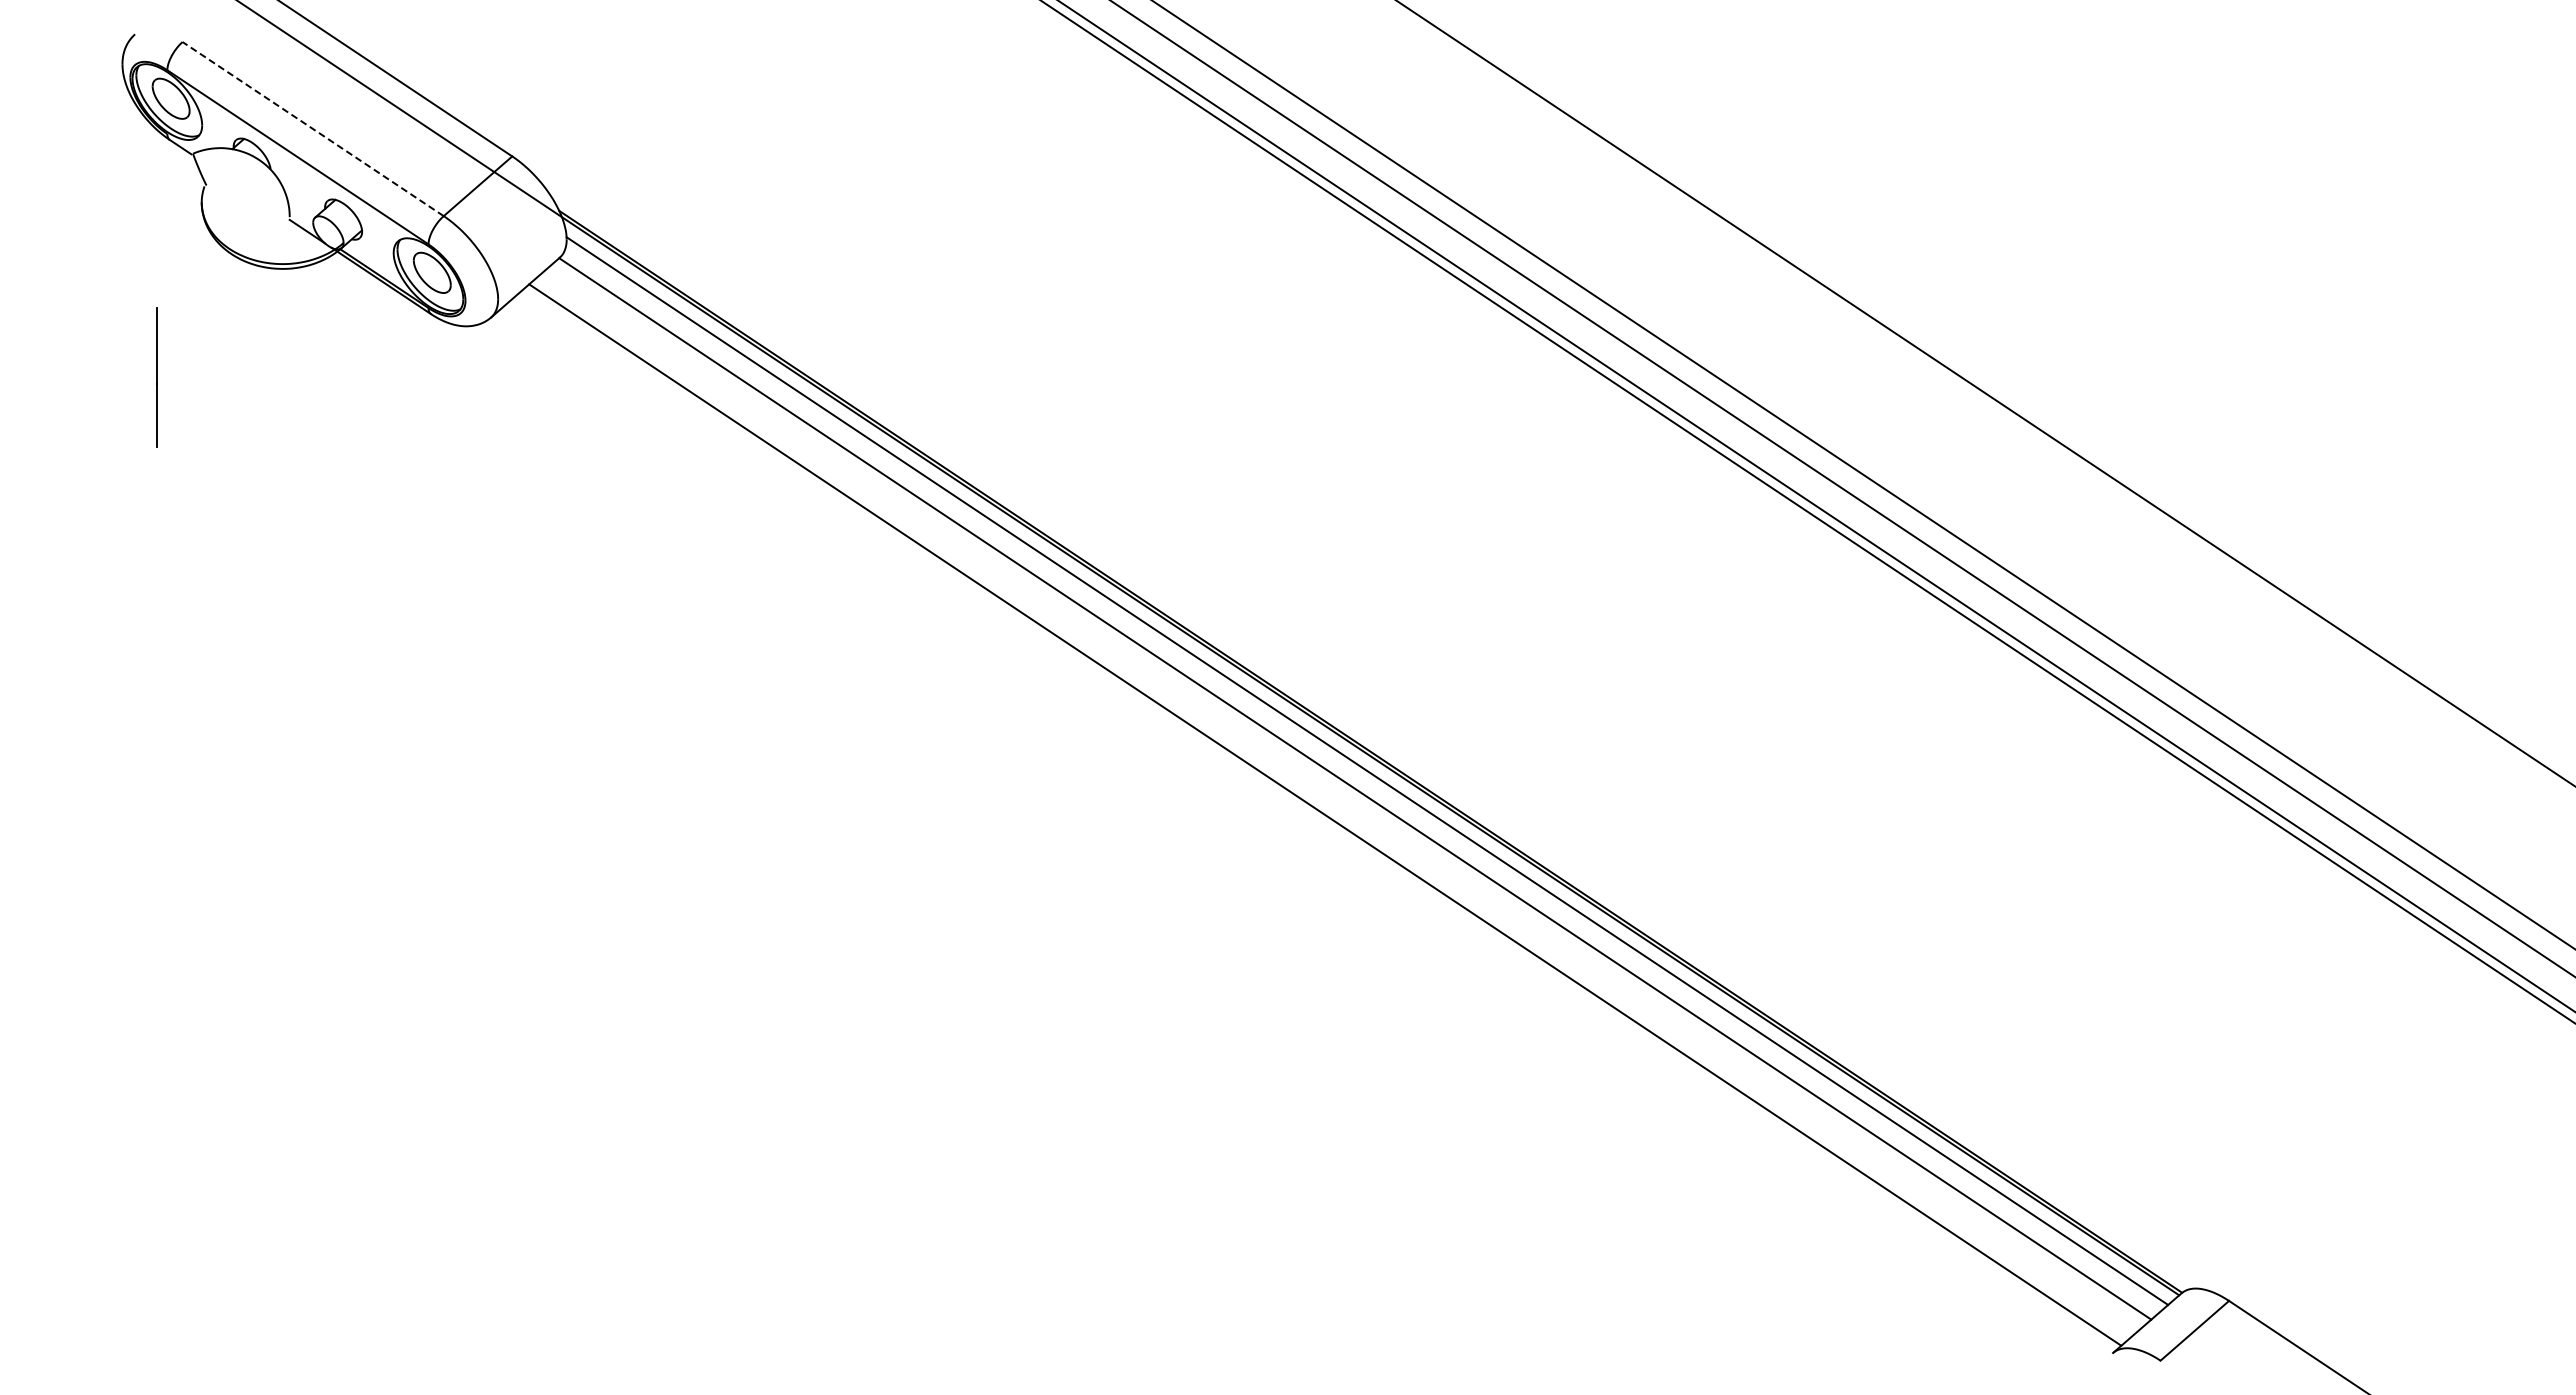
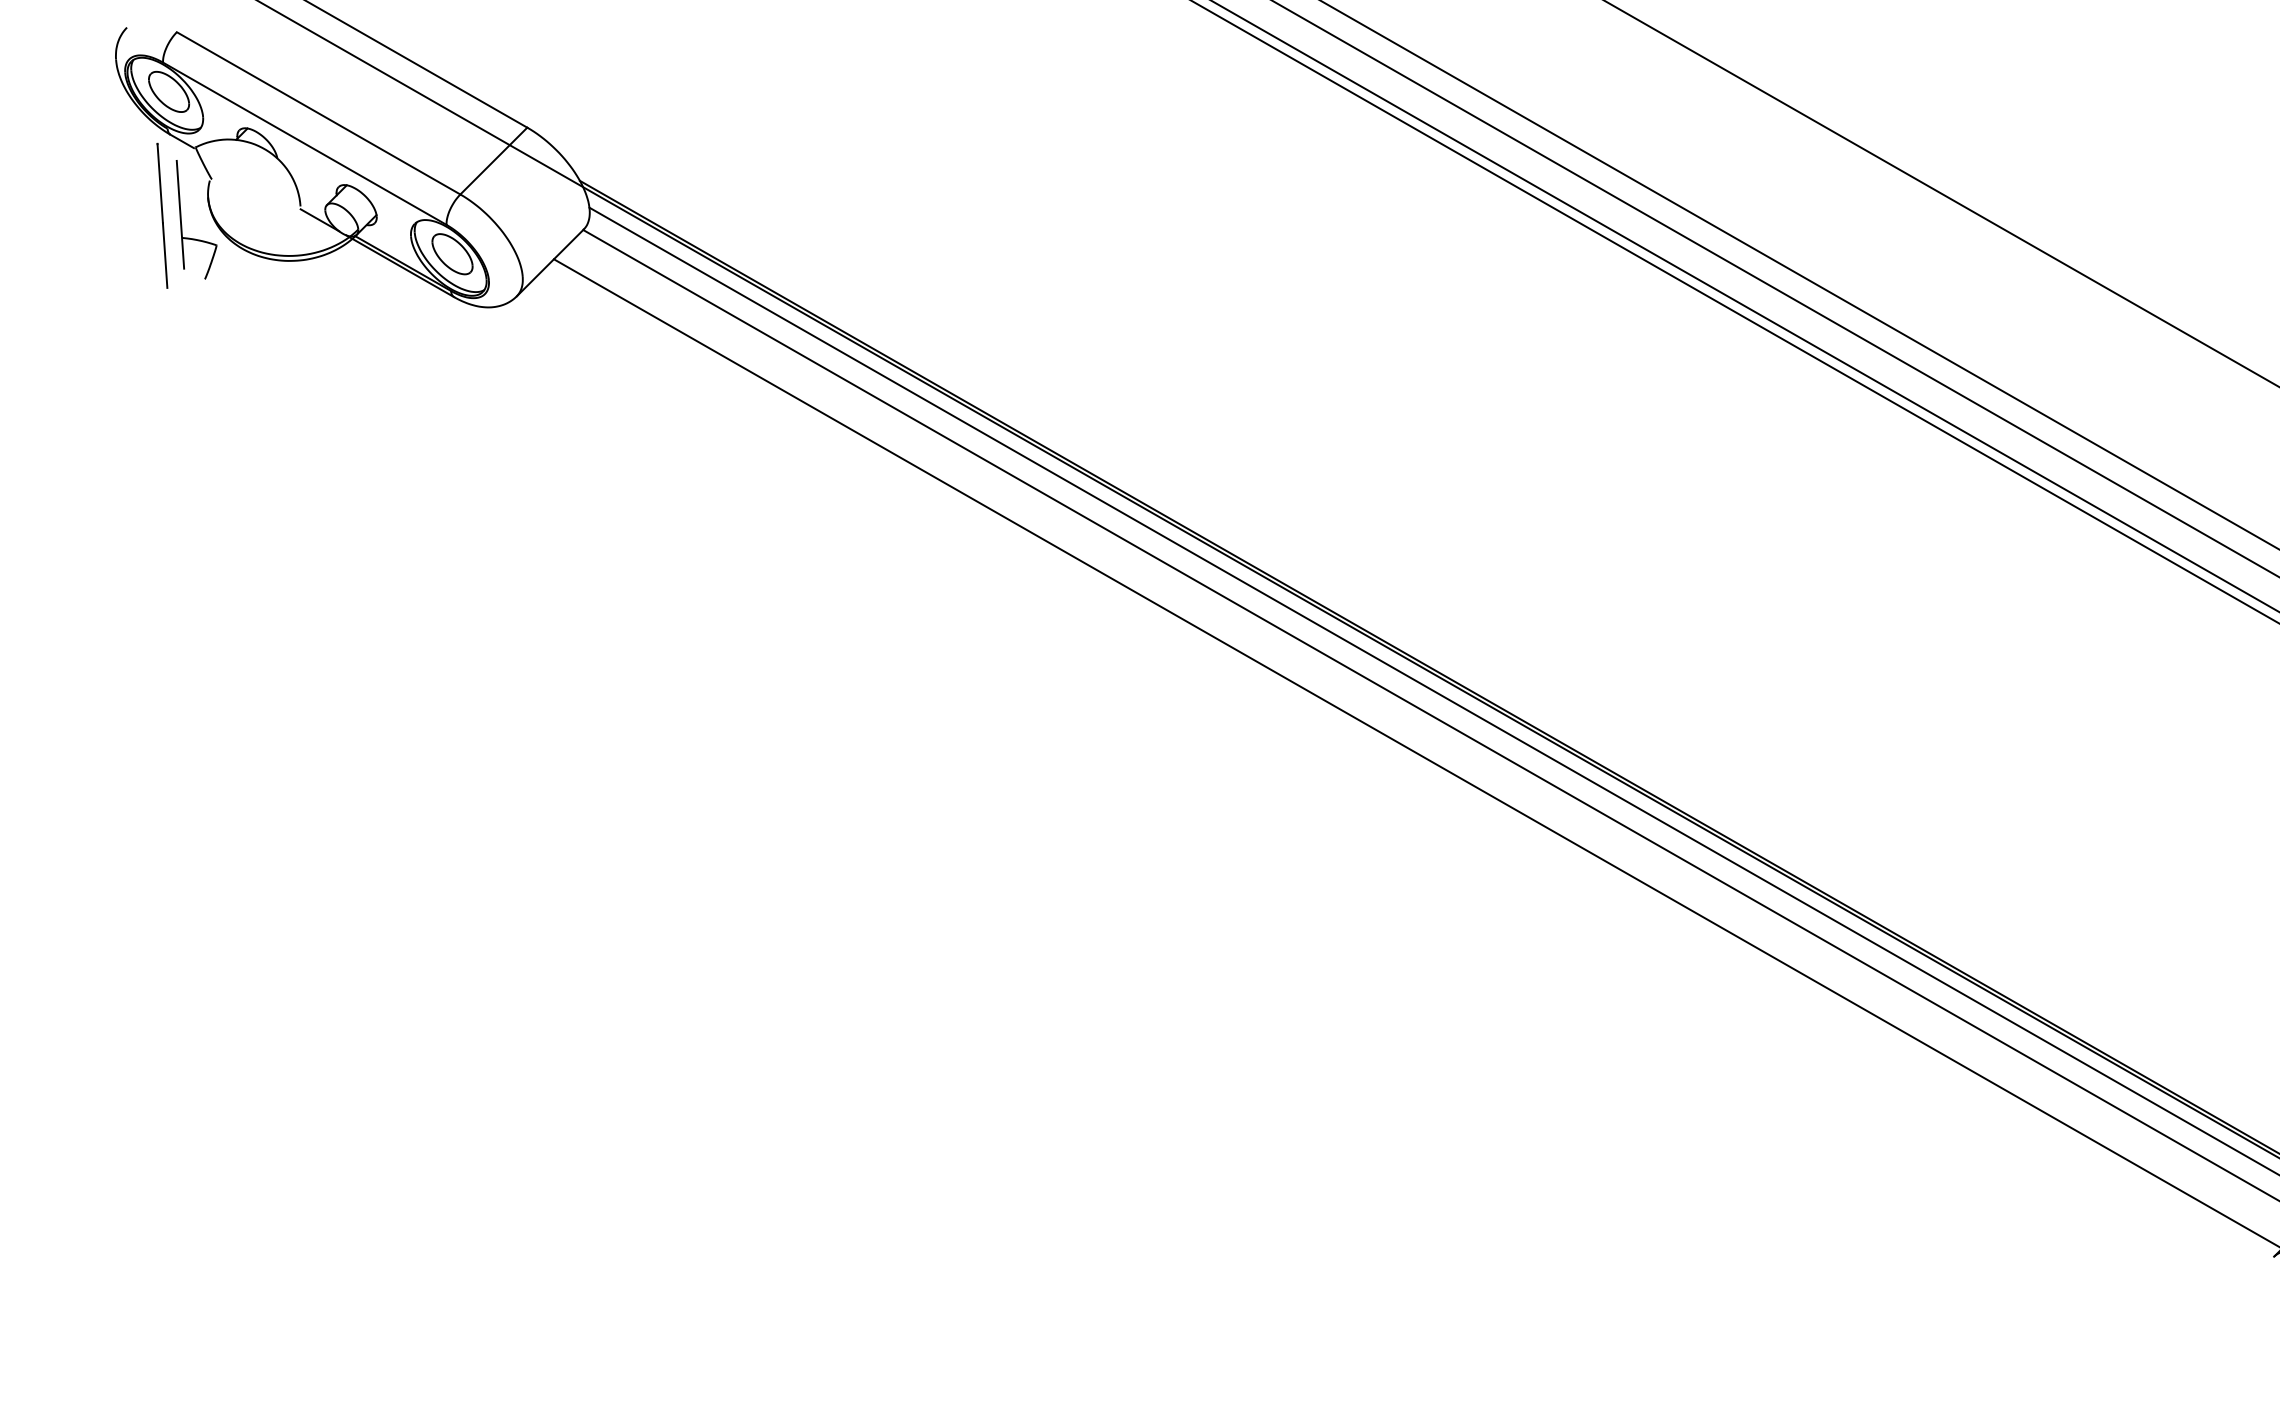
line: (313, 129) -> (319, 113), dashed -> solid
part: (174, 222) -> (181, 220), added
line: (156, 377) -> (162, 216), moved

